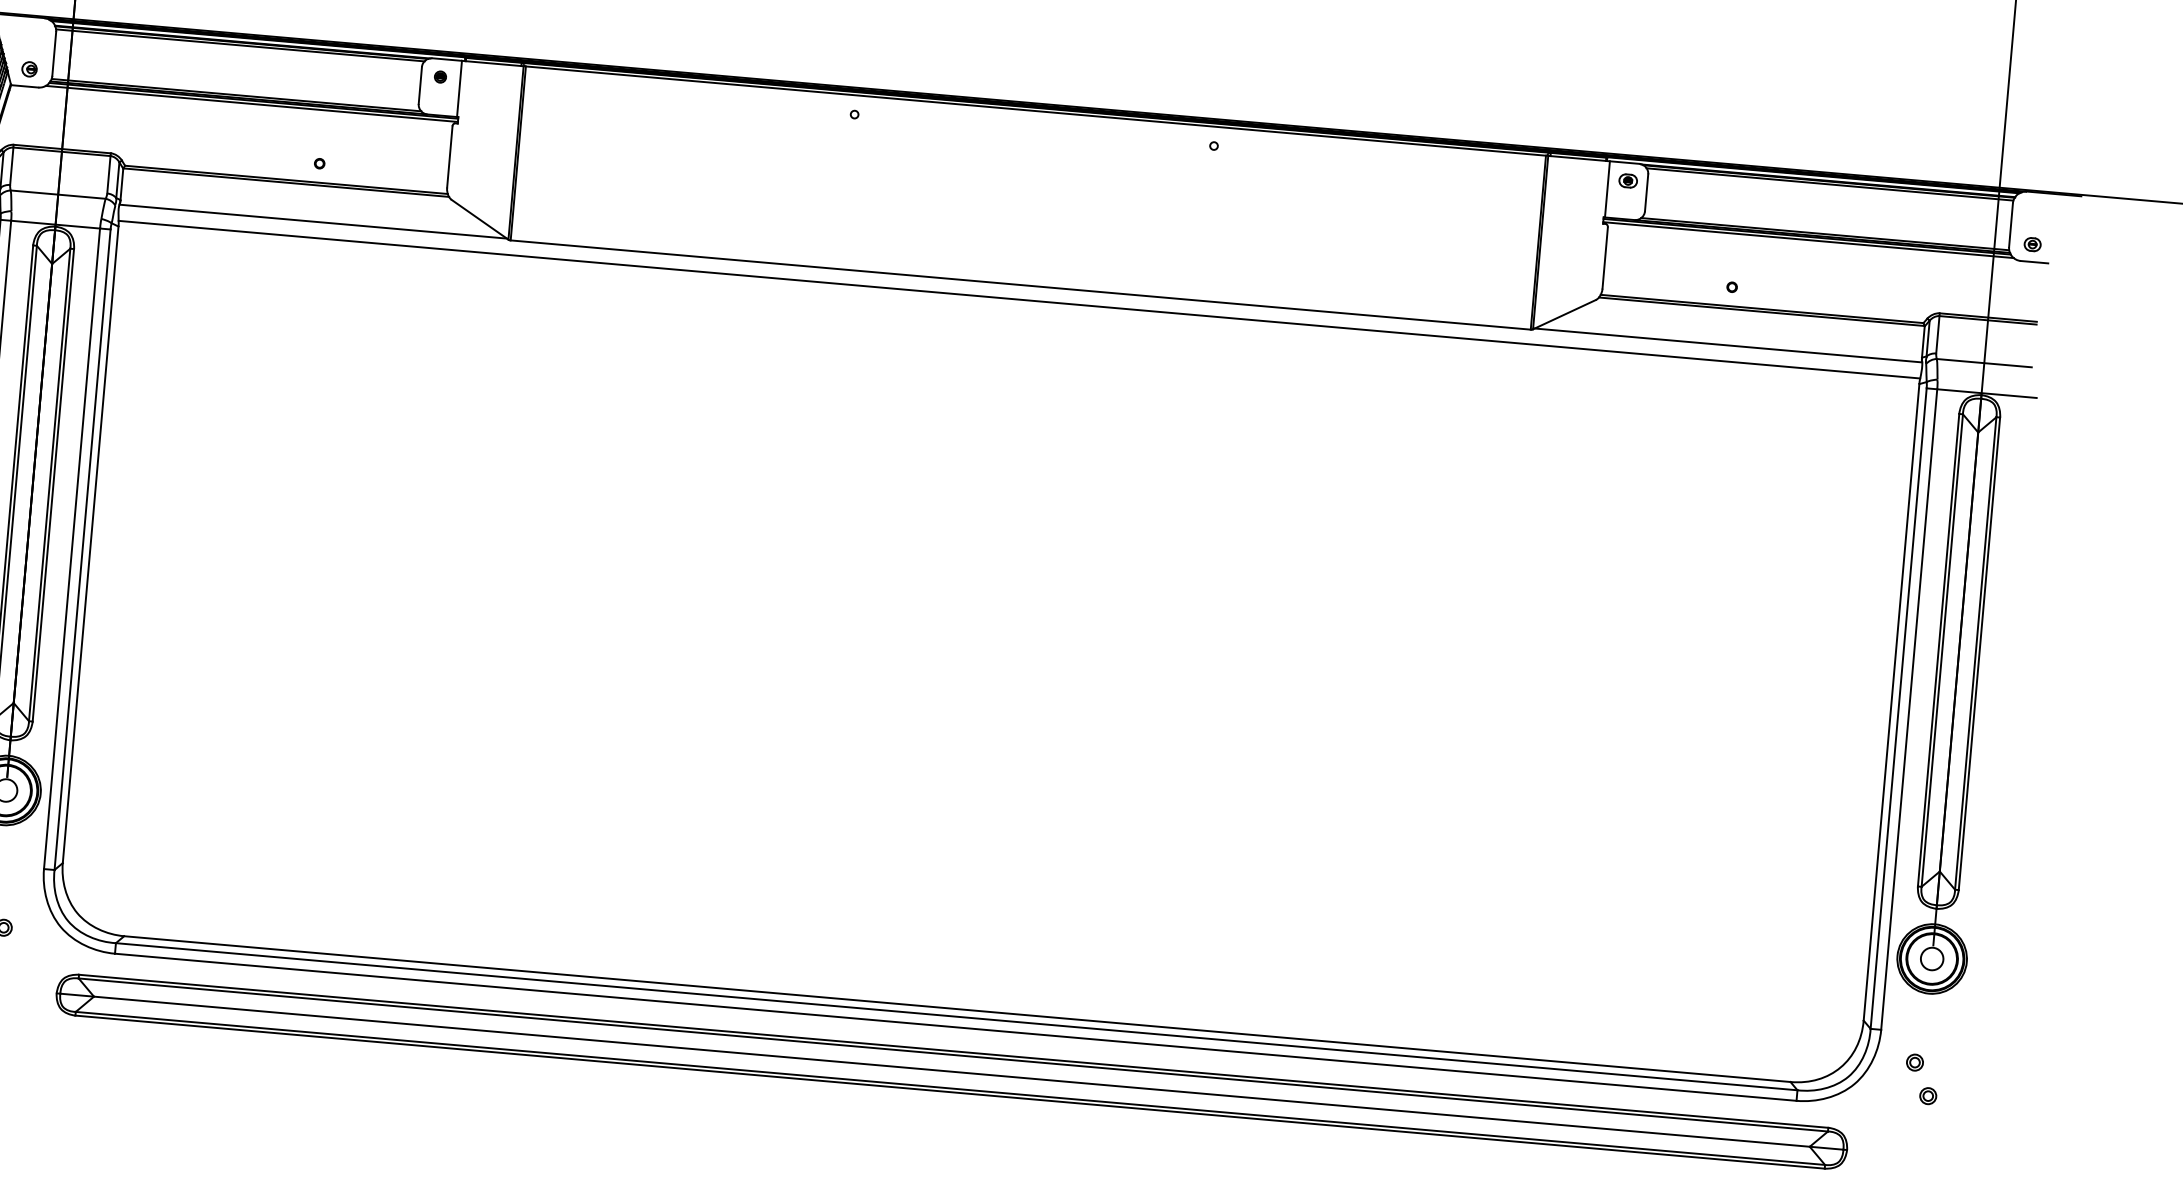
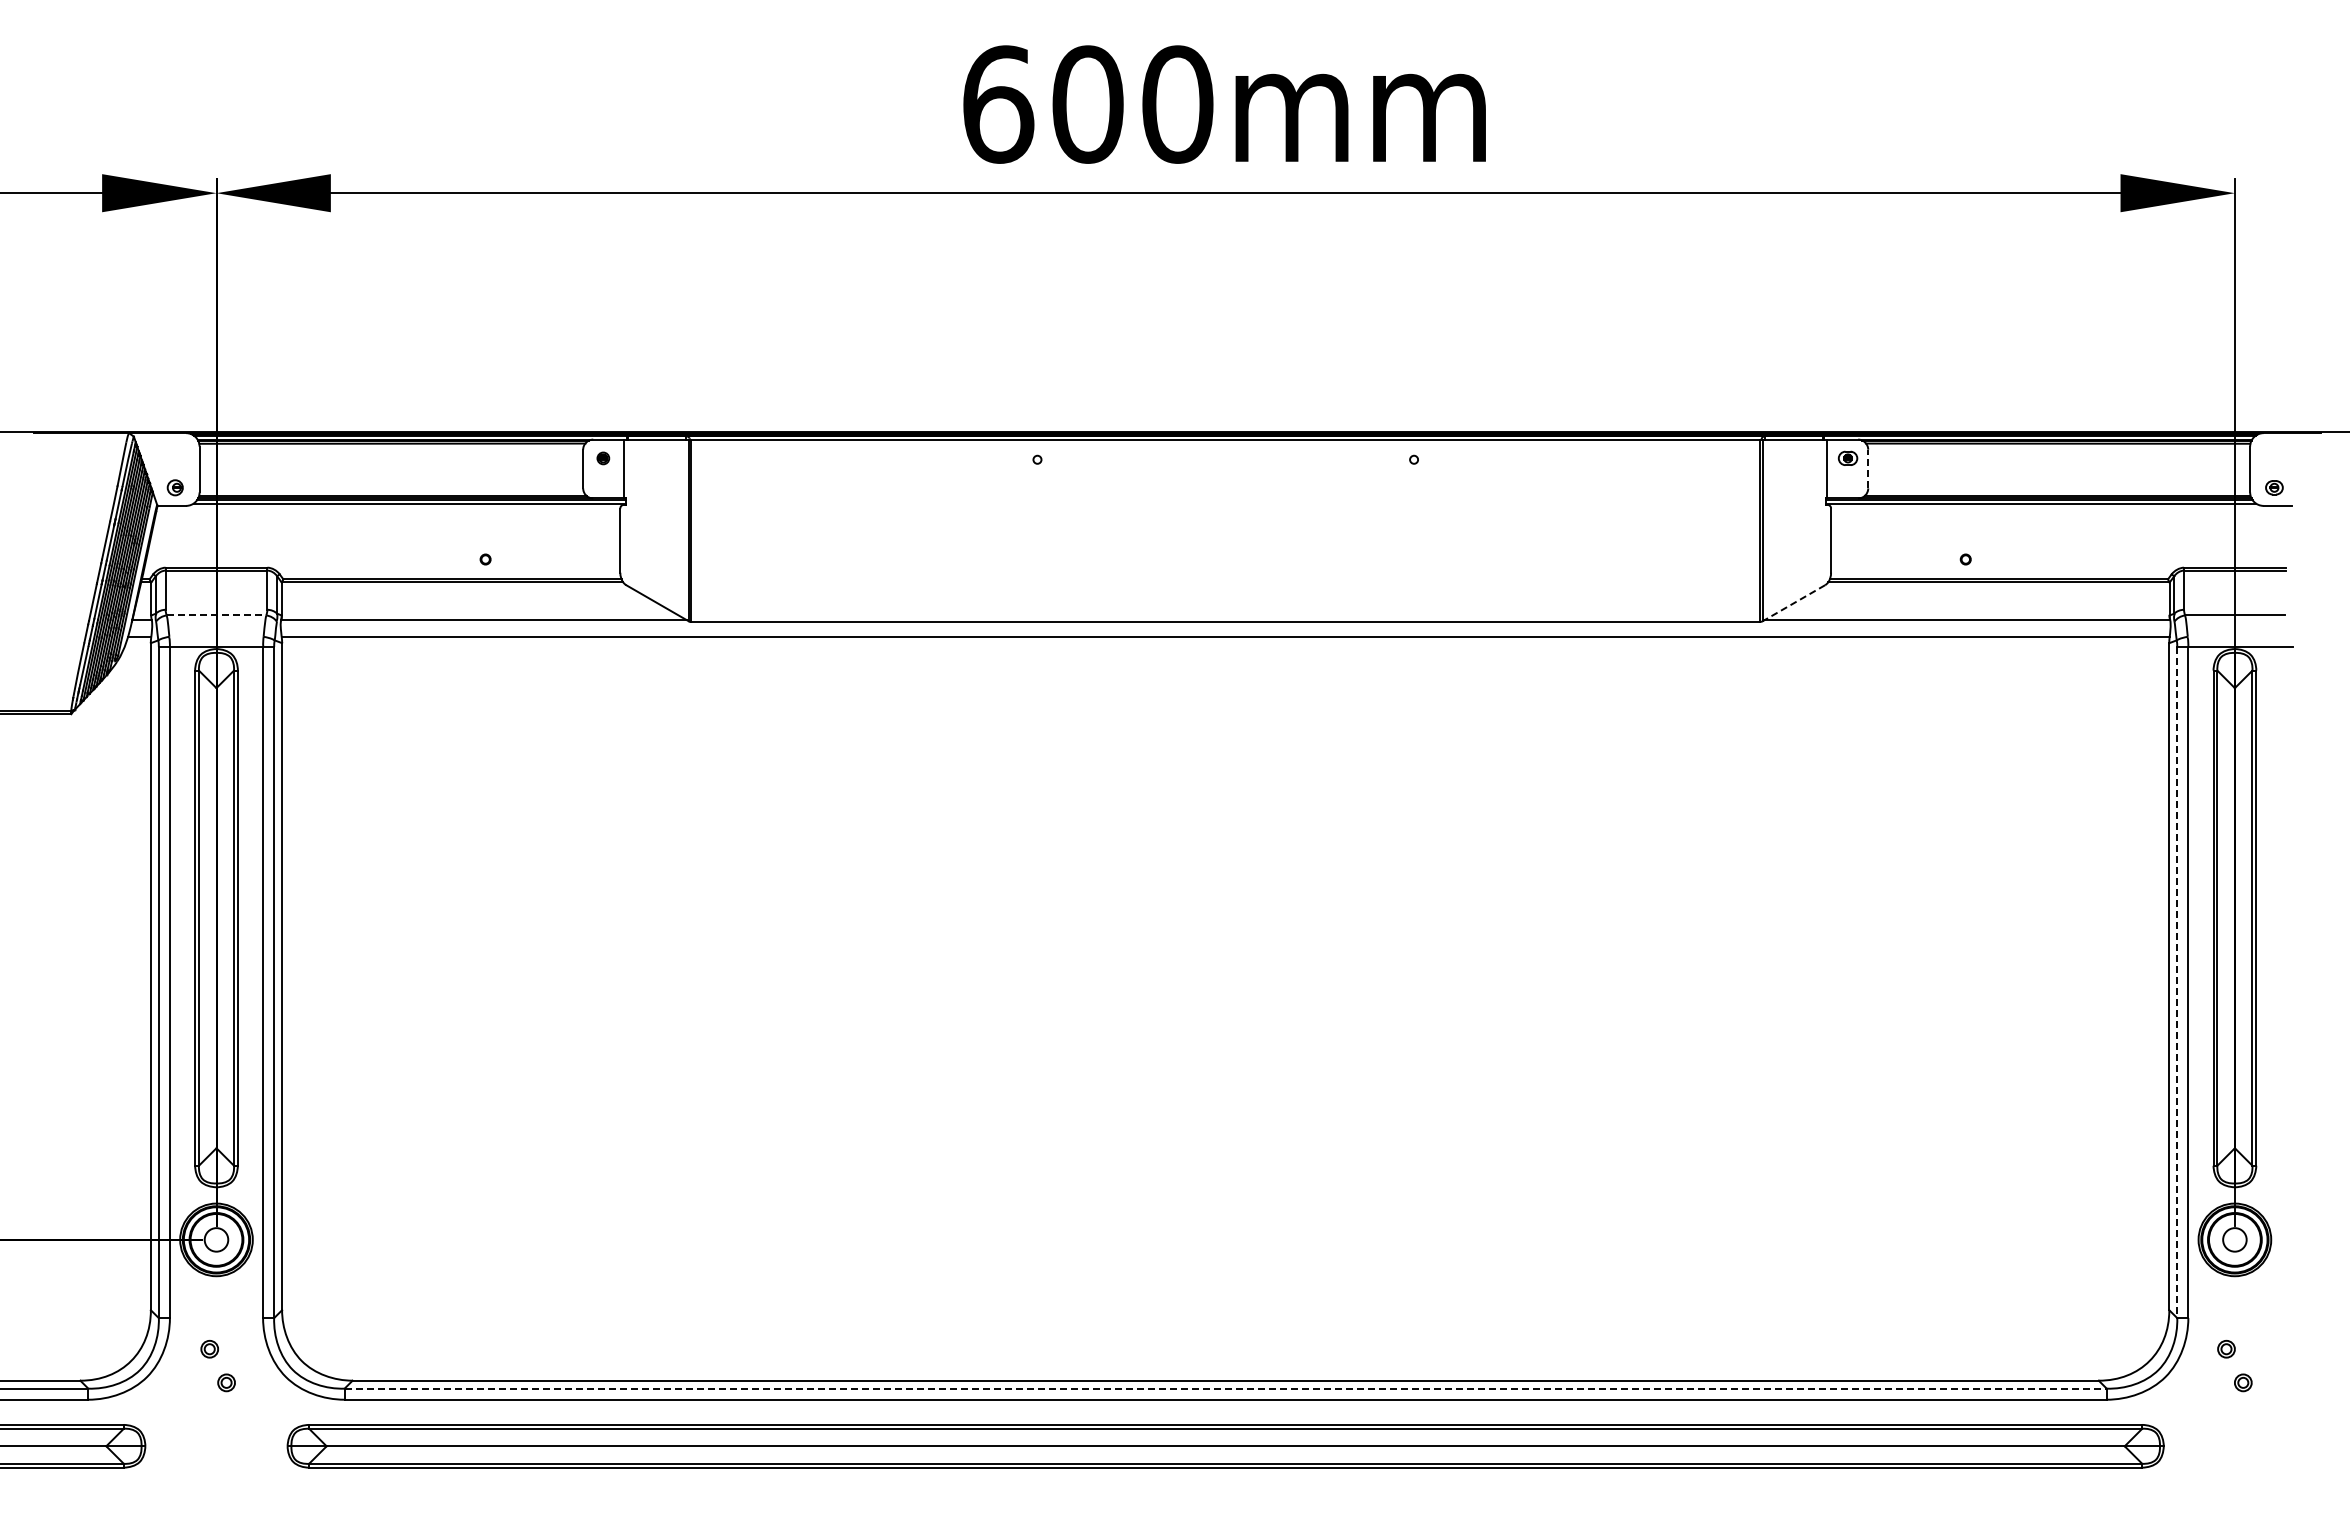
line: (1646, 192) -> (1868, 468), solid -> dashed
line: (58, 194) -> (216, 615), solid -> dashed
line: (1564, 314) -> (1793, 603), solid -> dashed
line: (1898, 708) -> (2177, 982), solid -> dashed
line: (957, 1016) -> (1226, 1388), solid -> dashed

